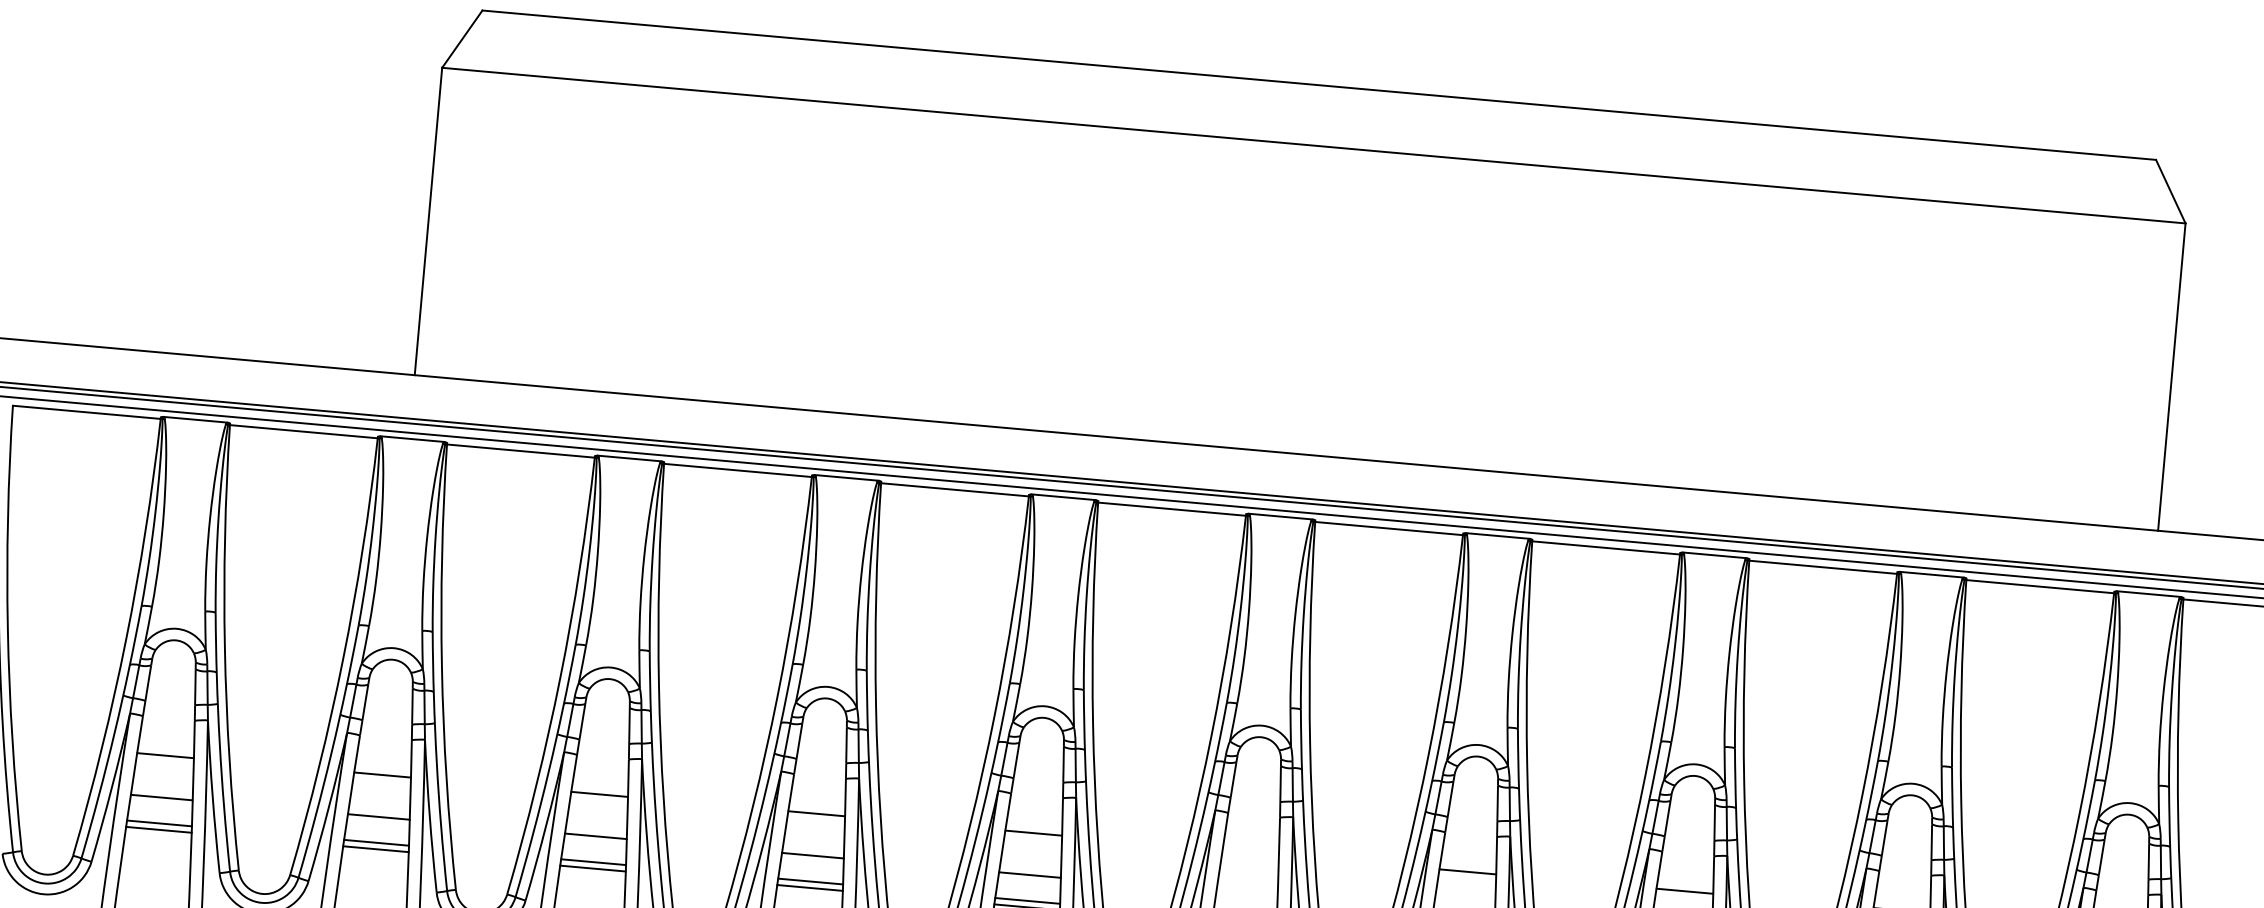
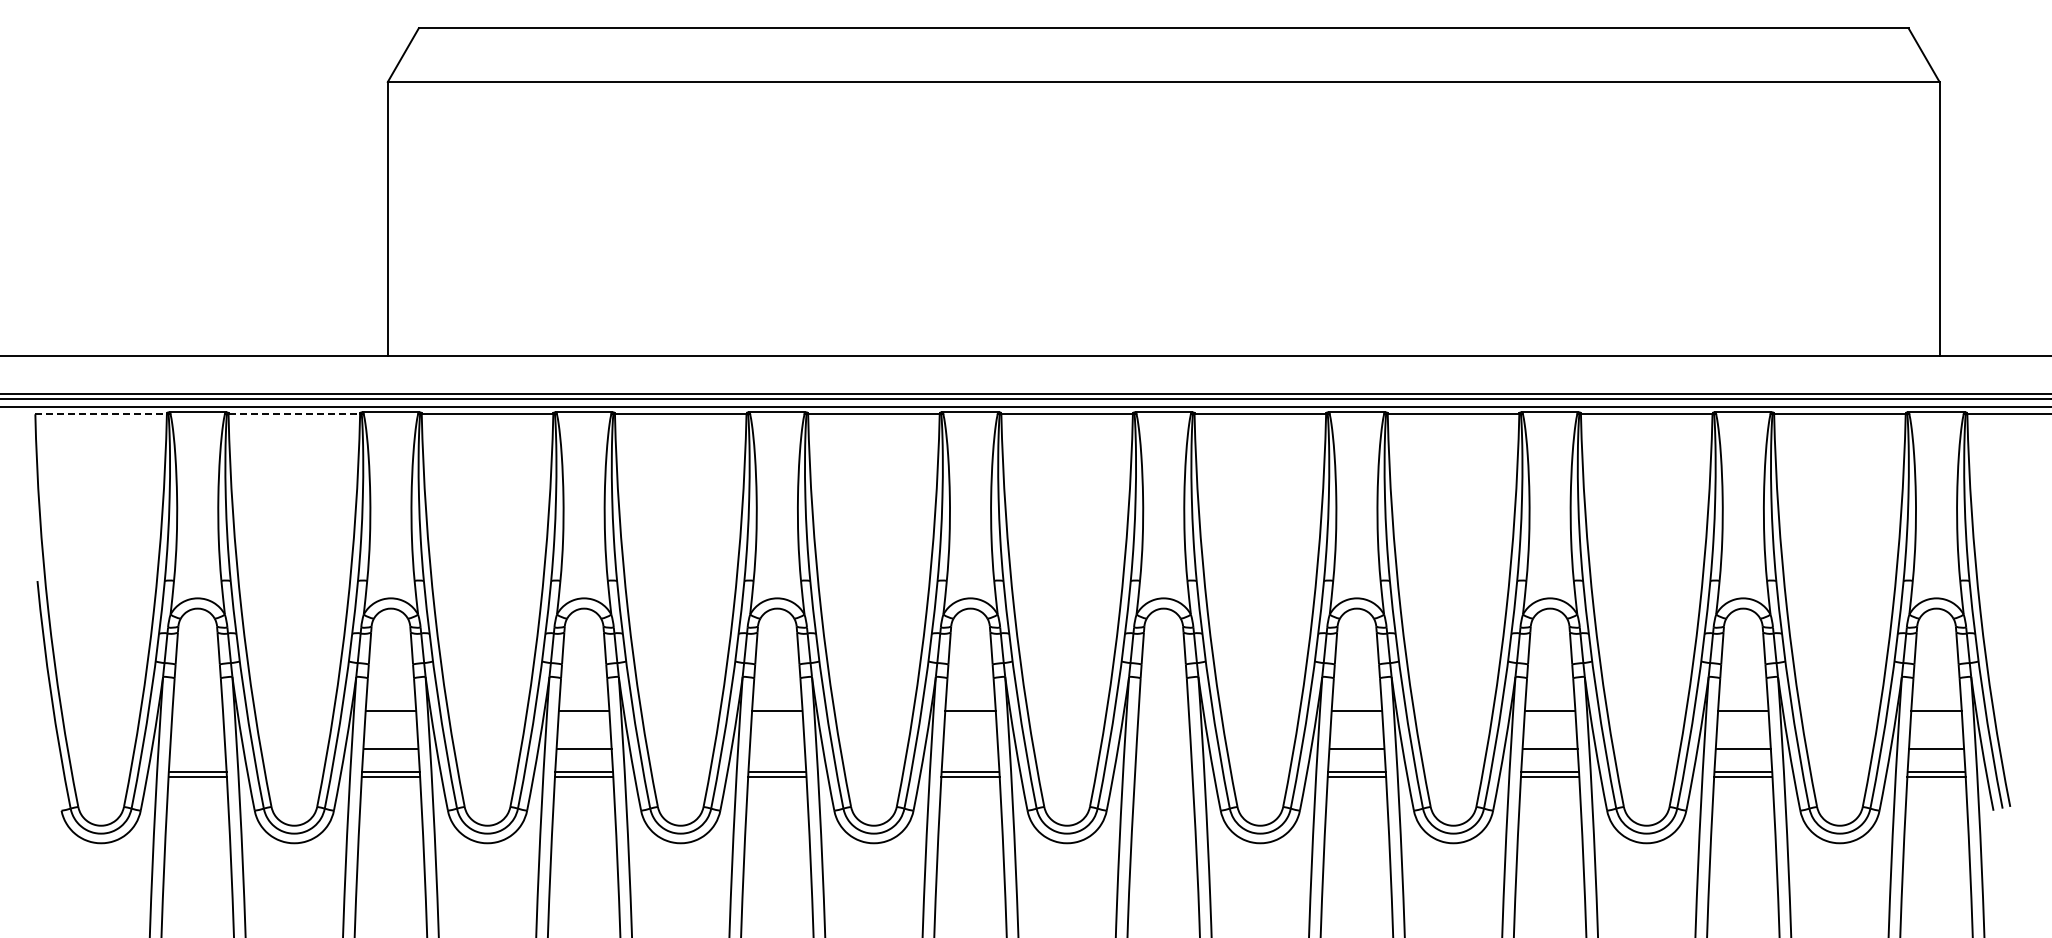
line: (87, 412) -> (101, 414), solid -> dashed
line: (304, 431) -> (294, 414), solid -> dashed
line: (165, 755) -> (197, 711), removed
line: (161, 797) -> (197, 748), removed
line: (812, 855) -> (776, 748), removed
line: (1029, 874) -> (970, 748), removed

